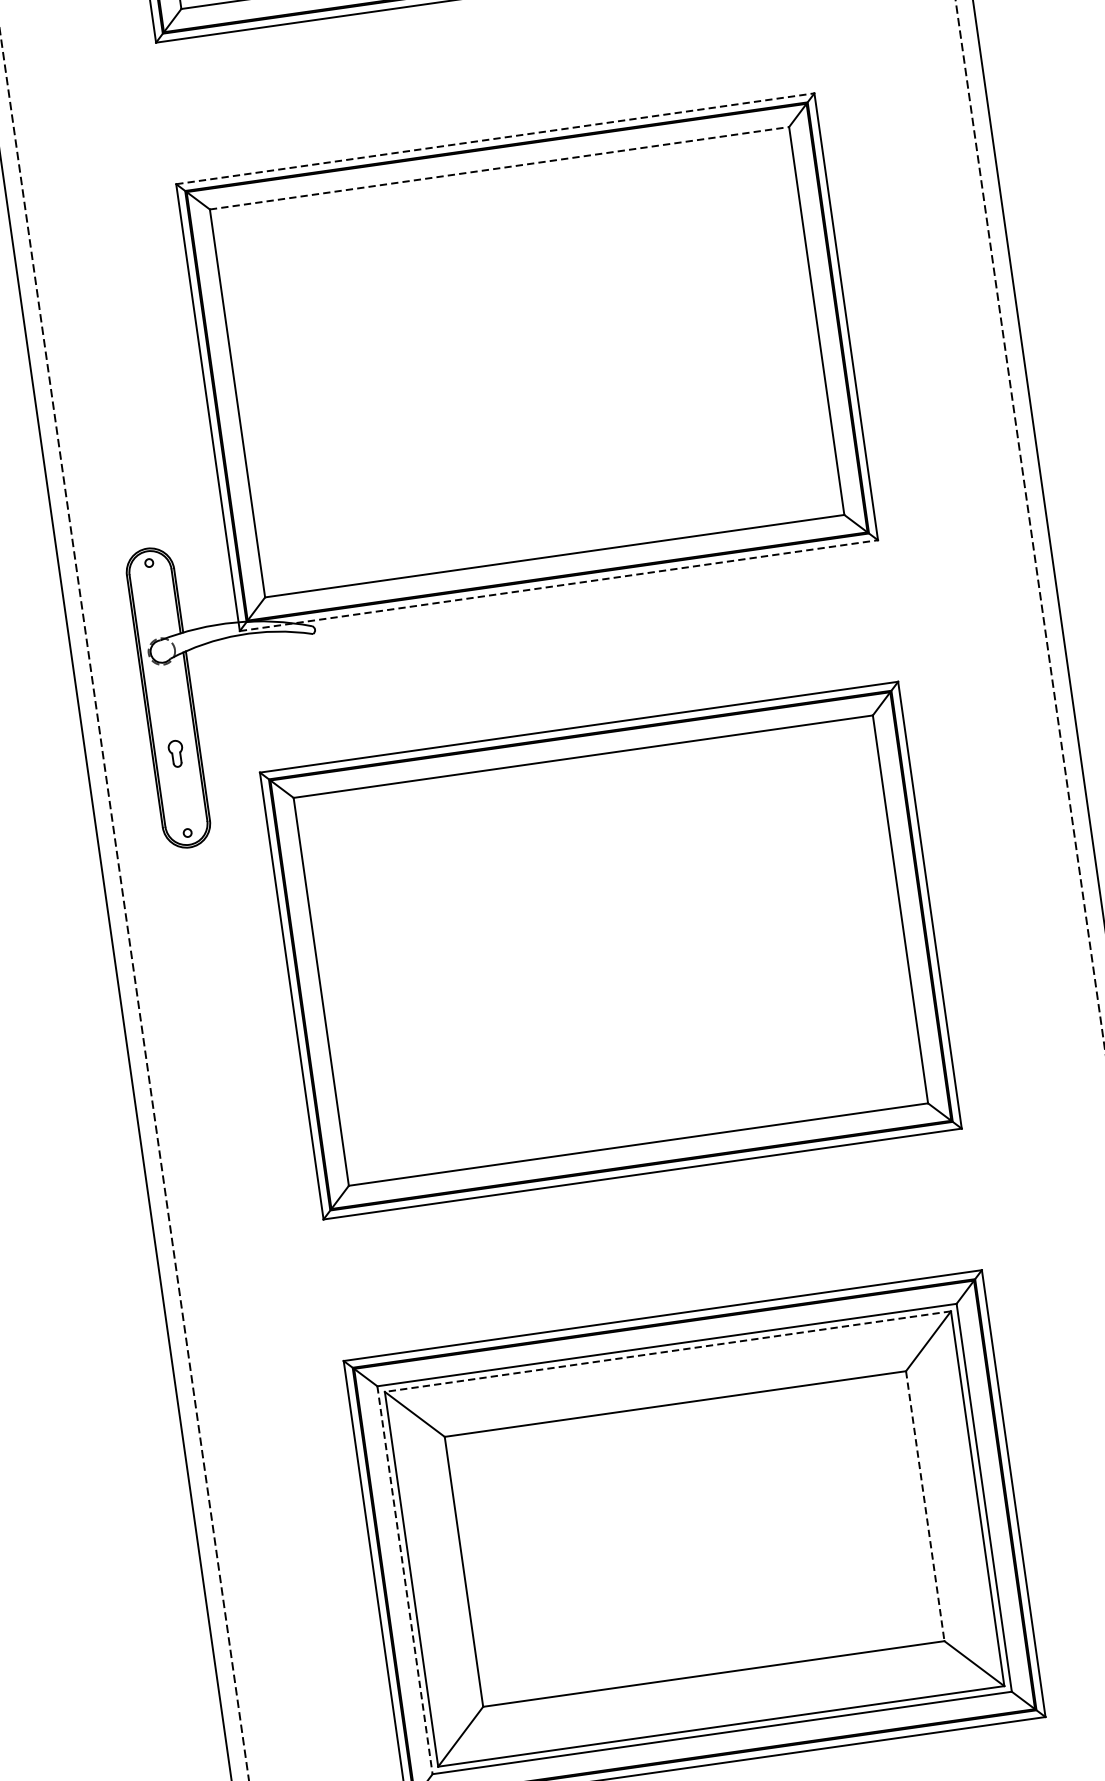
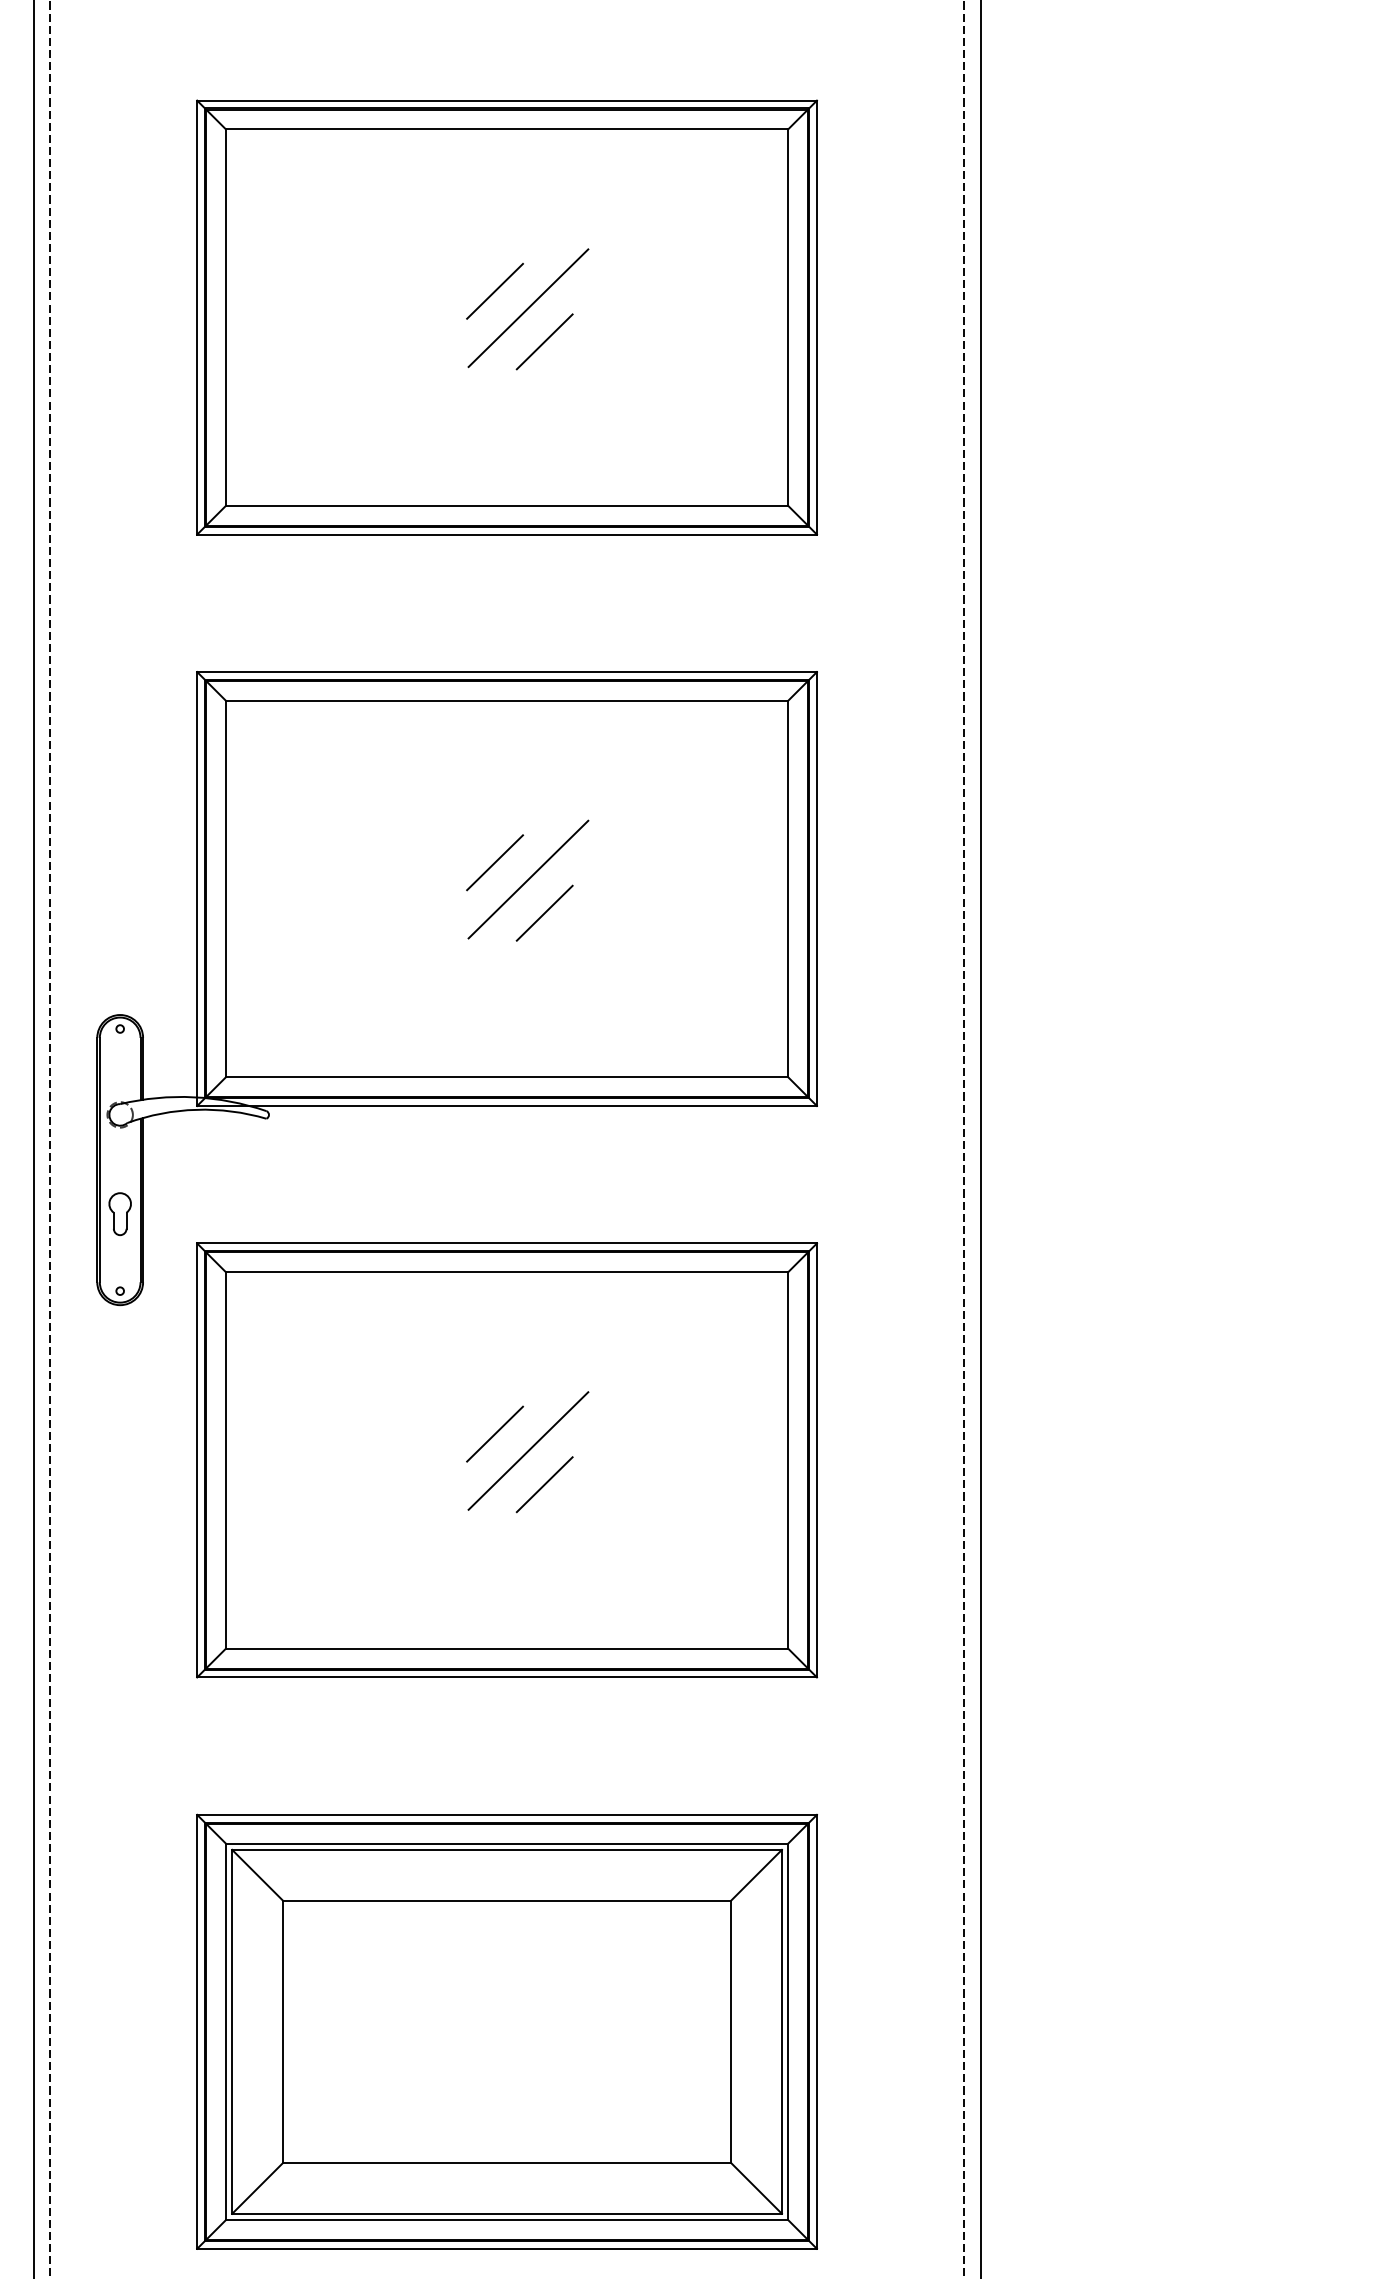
line: (495, 139) -> (507, 672), dashed -> solid
line: (499, 168) -> (507, 700), dashed -> solid
line: (510, 336) -> (494, 862), added
line: (547, 349) -> (528, 879), added
line: (569, 380) -> (544, 912), added
line: (559, 586) -> (507, 1106), dashed -> solid
part: (175, 754) -> (119, 1214), size x1.67
line: (593, 924) -> (494, 1433), added
line: (631, 937) -> (528, 1450), added
line: (652, 969) -> (544, 1484), added
line: (668, 1351) -> (507, 1849), dashed -> solid
line: (925, 1506) -> (731, 2032), dashed -> solid
line: (404, 1580) -> (225, 2032), dashed -> solid

